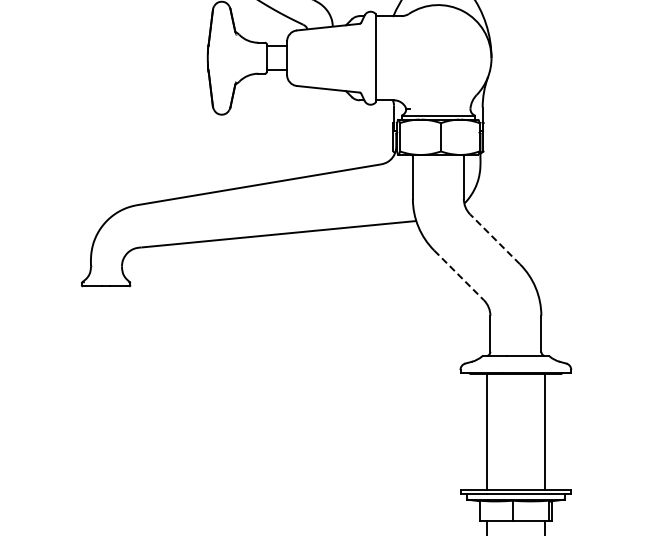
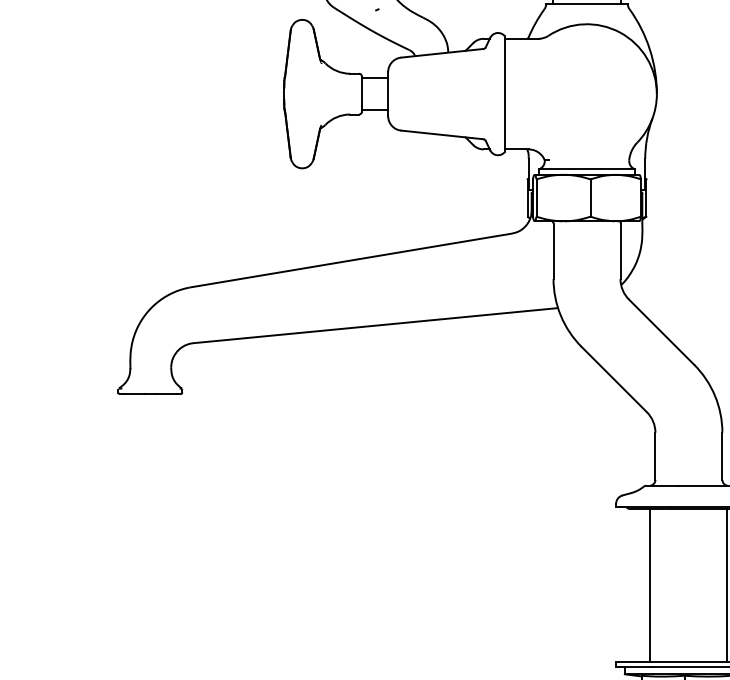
line: (494, 239) -> (660, 332), dashed -> solid
line: (459, 275) -> (614, 379), dashed -> solid

